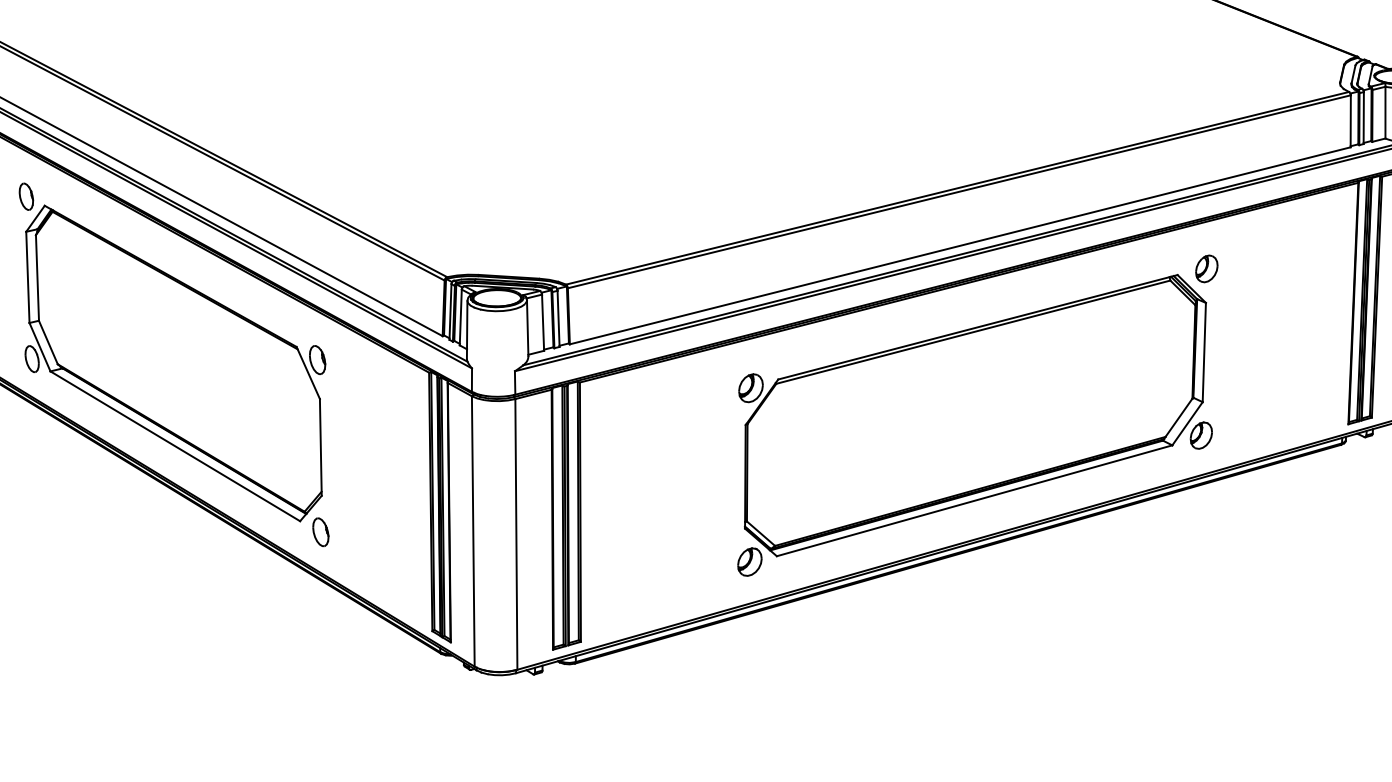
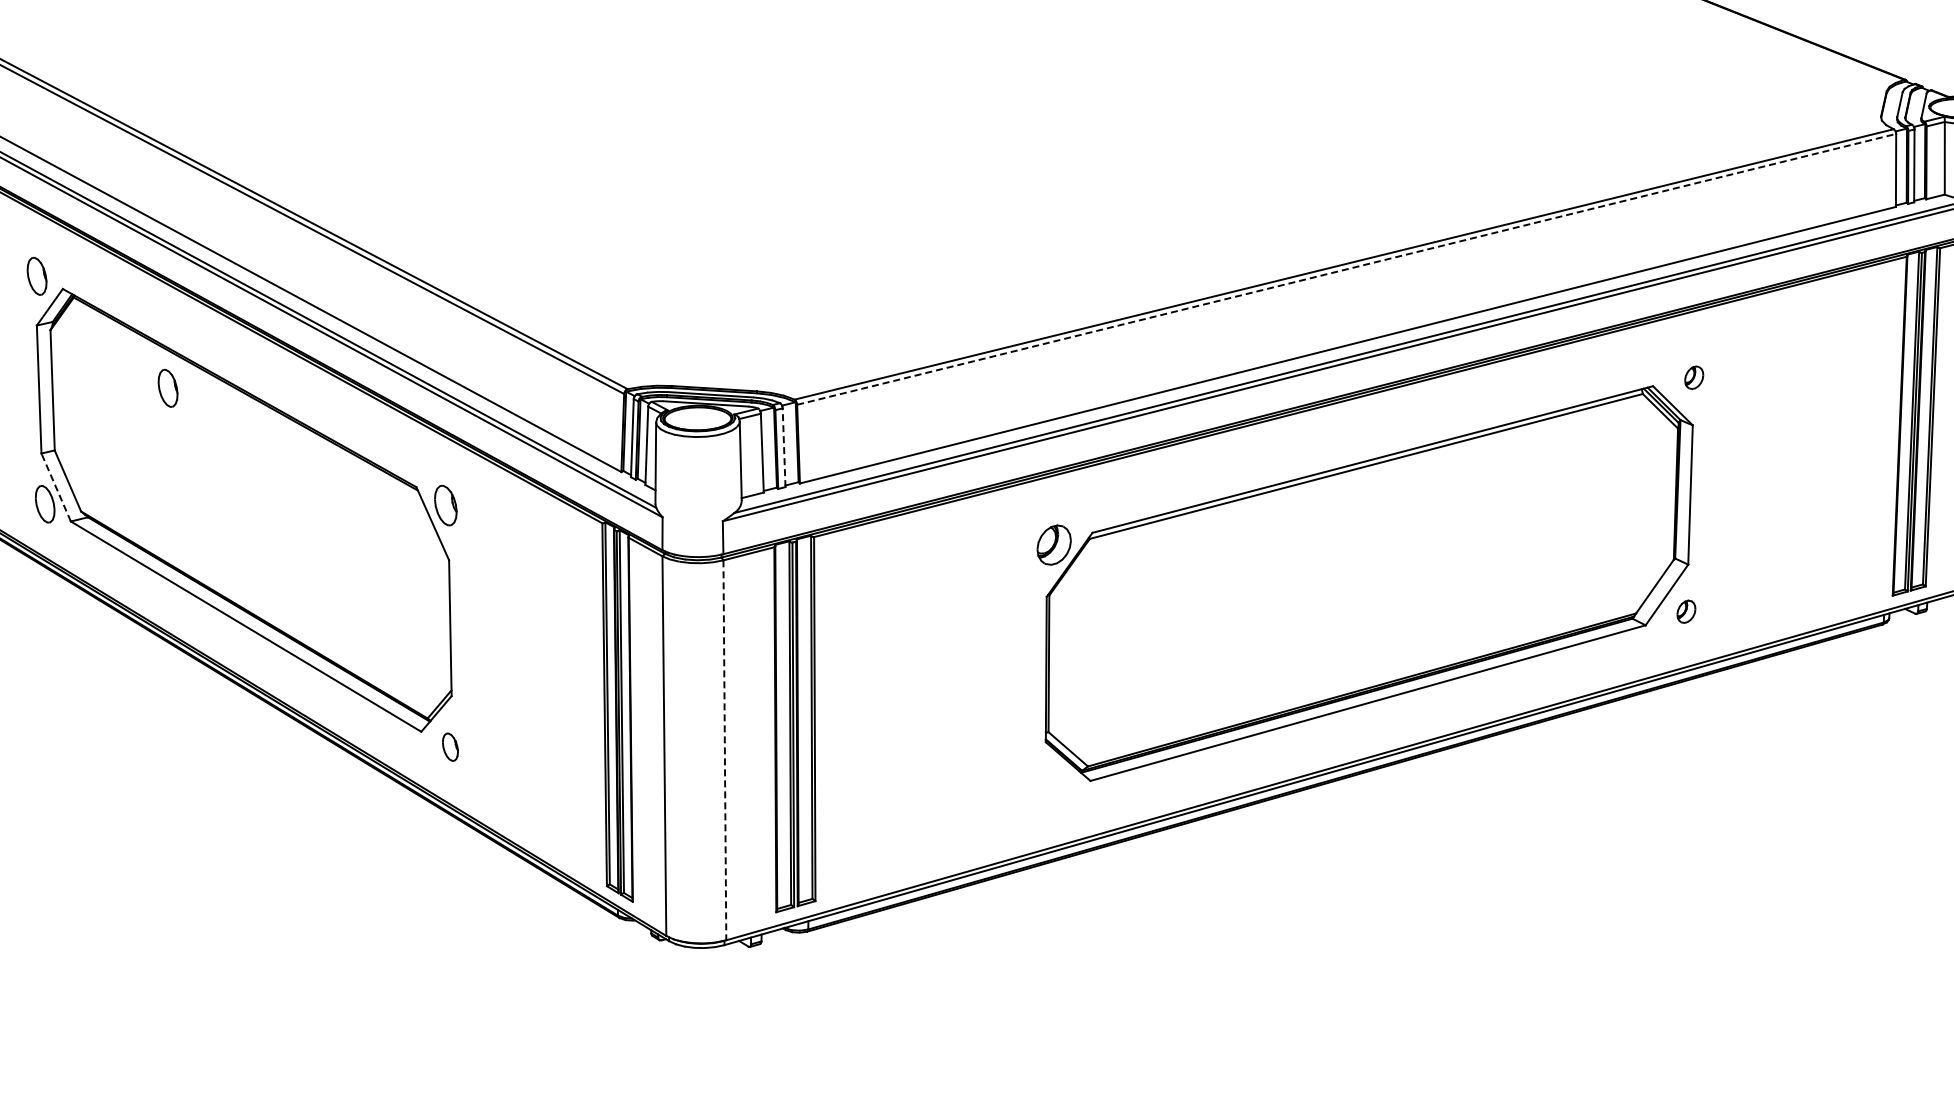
line: (959, 191) -> (1346, 269), solid -> dashed
part: (1207, 268) -> (1694, 377), size x0.6
part: (119, 275) -> (167, 387), added
line: (558, 318) -> (784, 447), solid -> dashed
line: (39, 347) -> (55, 487), solid -> dashed
part: (1201, 435) -> (1686, 611), size x0.6
part: (320, 531) -> (450, 746), size x0.7
line: (516, 534) -> (724, 750), solid -> dashed
part: (749, 561) -> (1052, 788), removed

